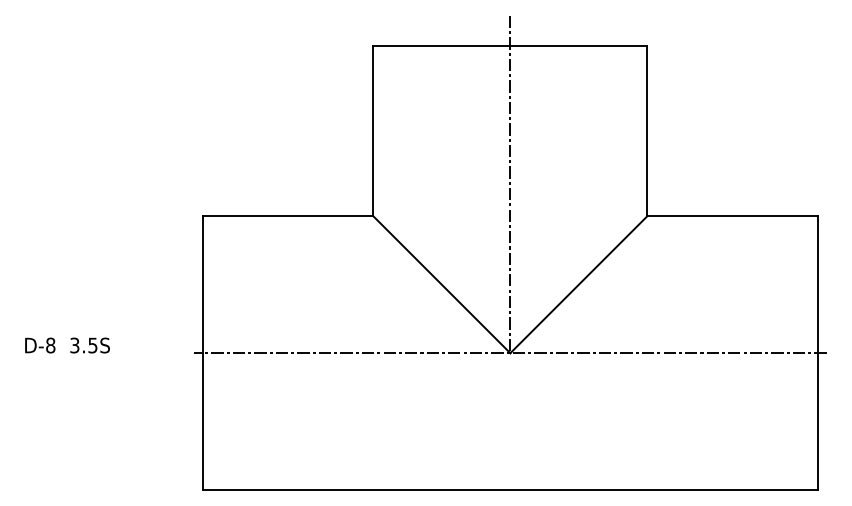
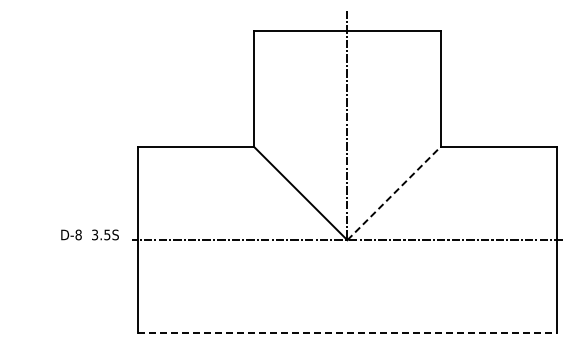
line: (579, 284) -> (394, 193), solid -> dashed
text: (66, 344) -> (89, 234), moved
line: (510, 490) -> (347, 333), solid -> dashed

